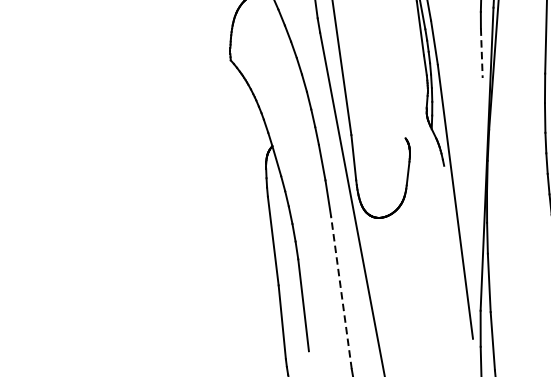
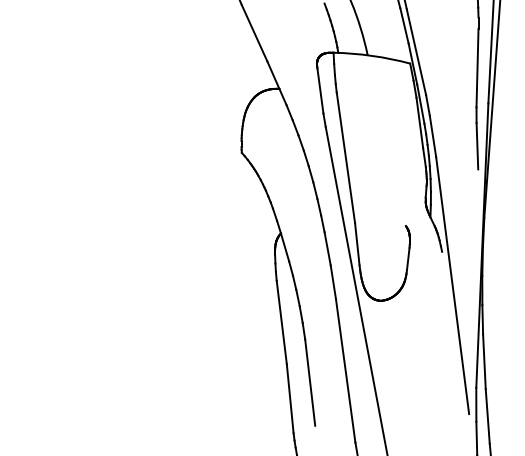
line: (481, 53) -> (477, 146), dashed -> solid
line: (341, 292) -> (345, 370), dashed -> solid

